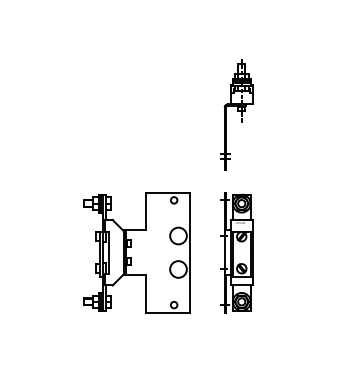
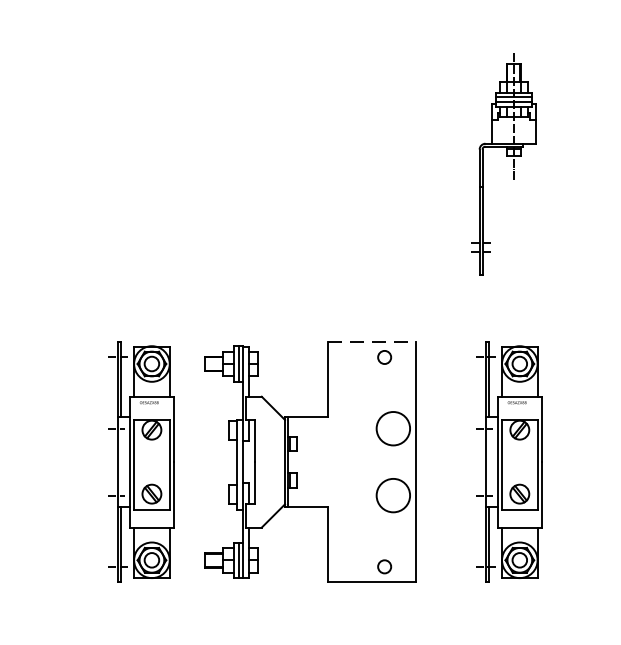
part: (236, 114) -> (503, 163), moved
line: (168, 192) -> (373, 341), solid -> dashed
part: (52, 252) -> (141, 461), added

